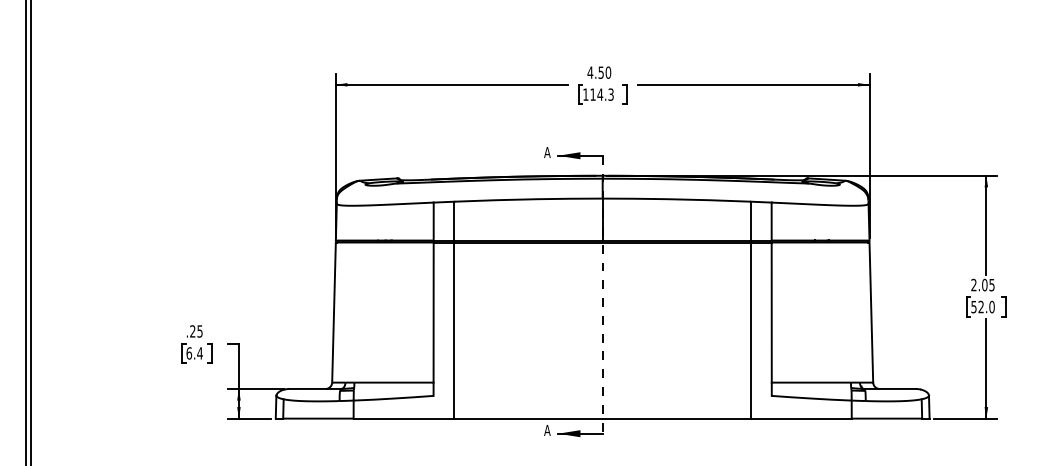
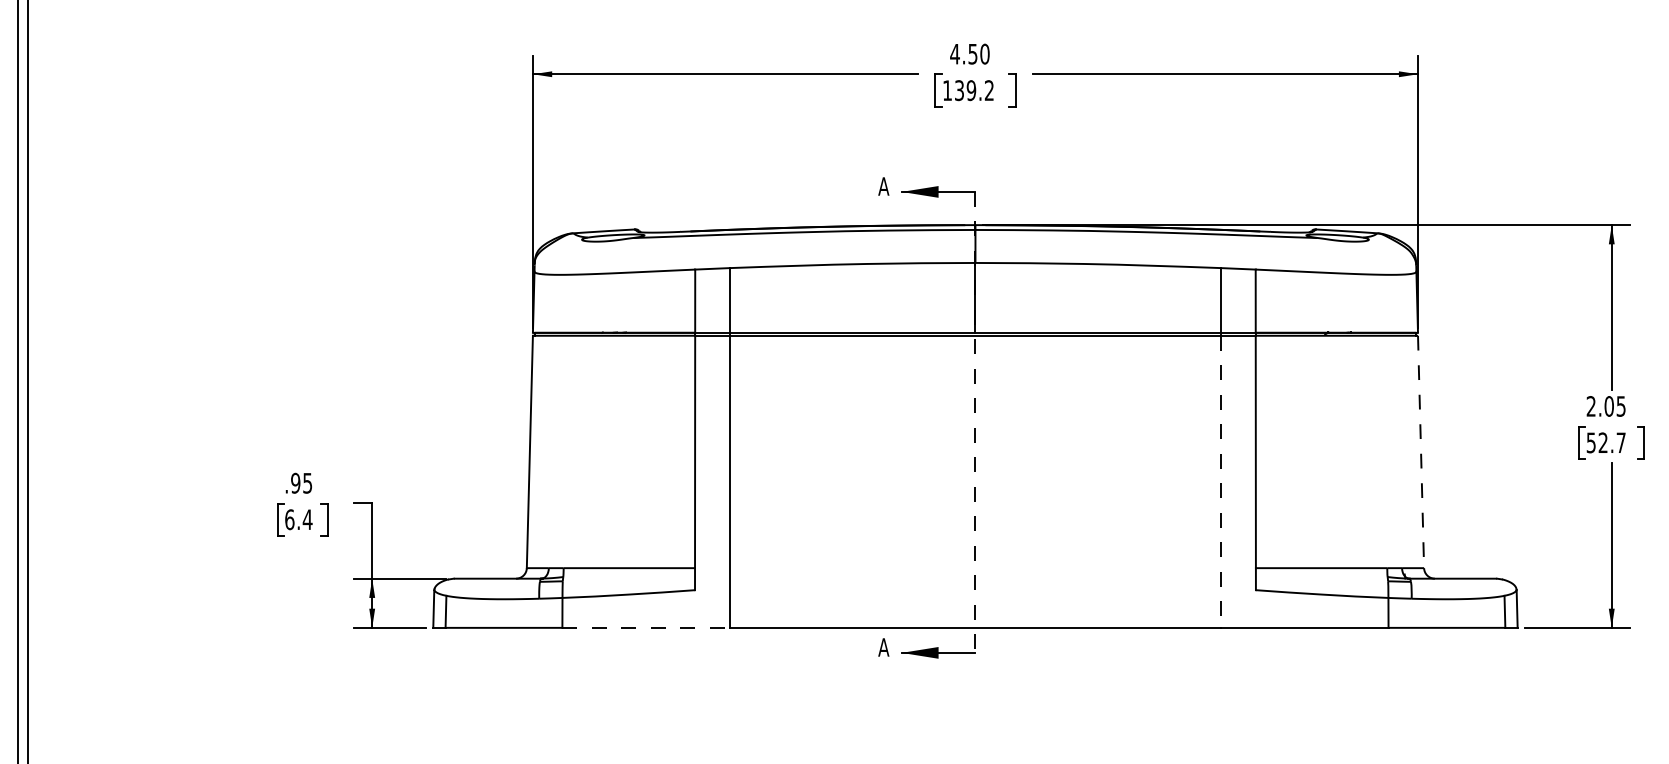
text: (601, 94) -> (973, 90), 114.3 -> 139.2
text: (991, 306) -> (1620, 441), 52.0 -> 52.7
line: (871, 313) -> (1421, 453), solid -> dashed
text: (192, 331) -> (295, 483), .25 -> .95
line: (750, 331) -> (1220, 483), solid -> dashed
line: (404, 418) -> (646, 627), solid -> dashed

